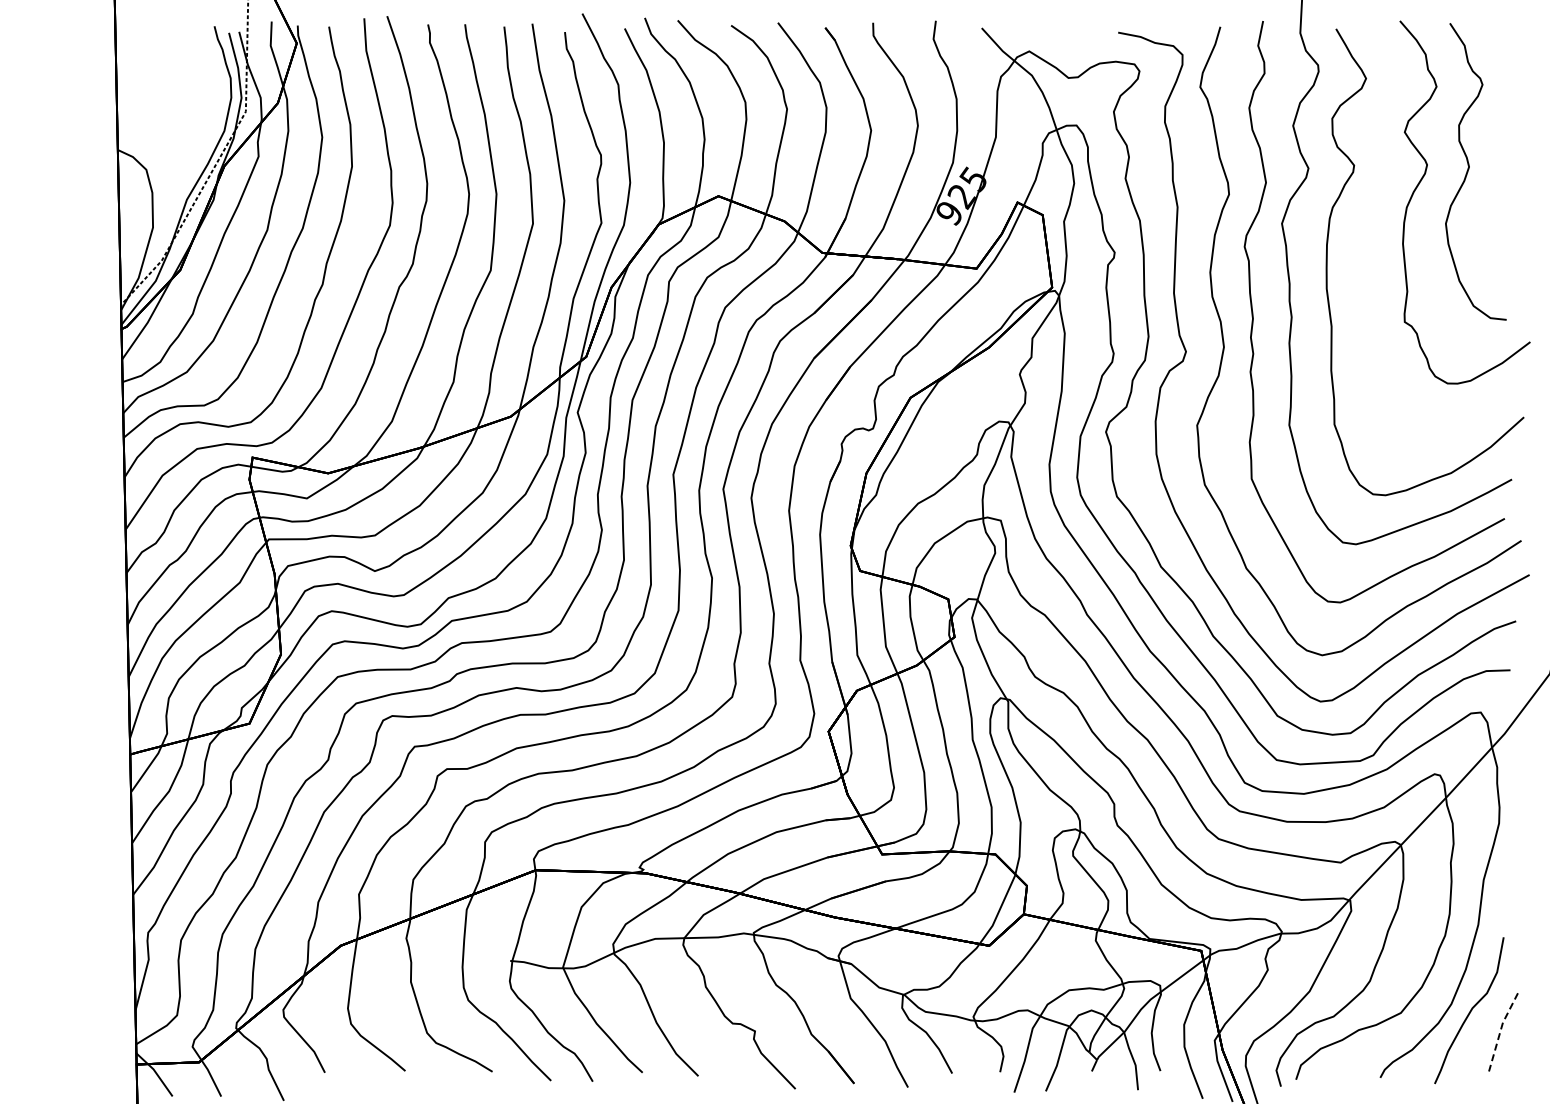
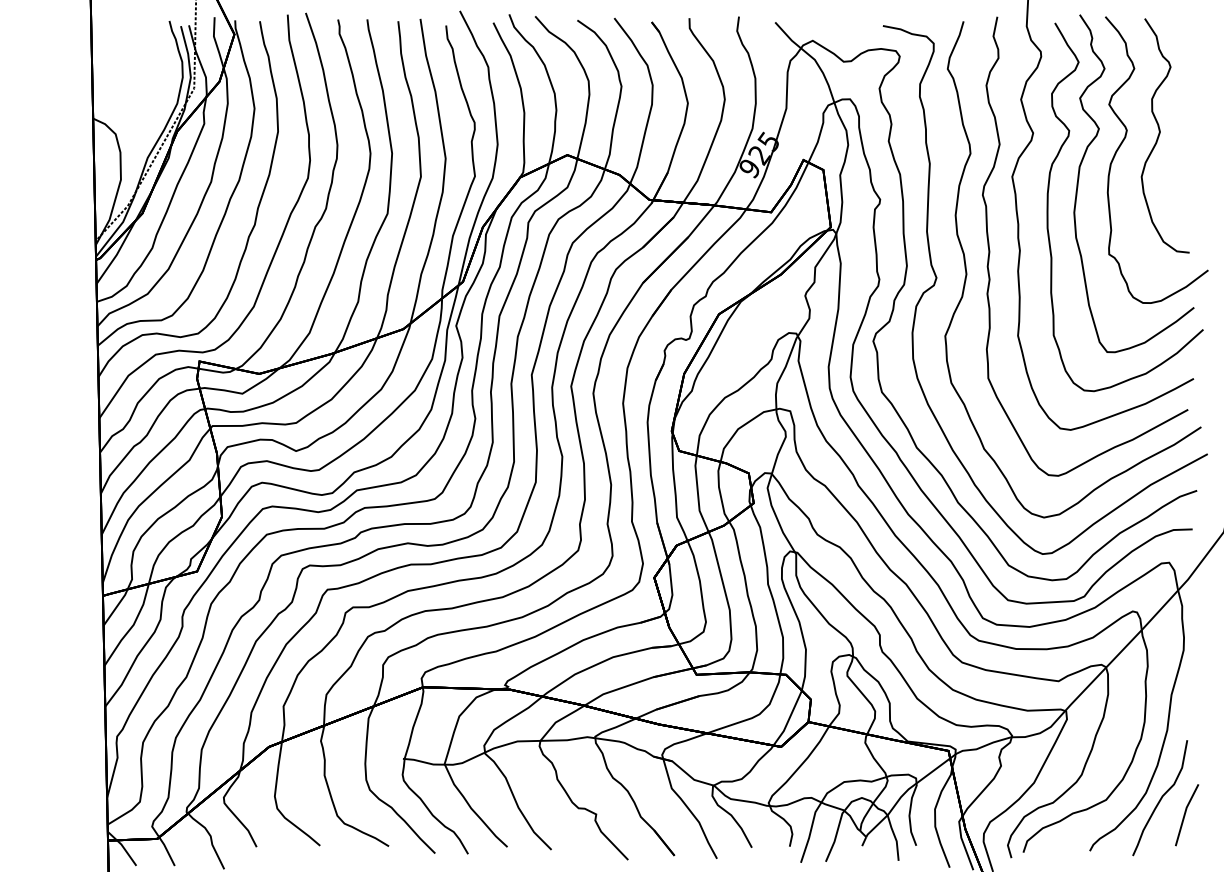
curve: (1367, 220) -> (1079, 174), added
line: (1500, 1030) -> (1184, 813), dashed -> solid

